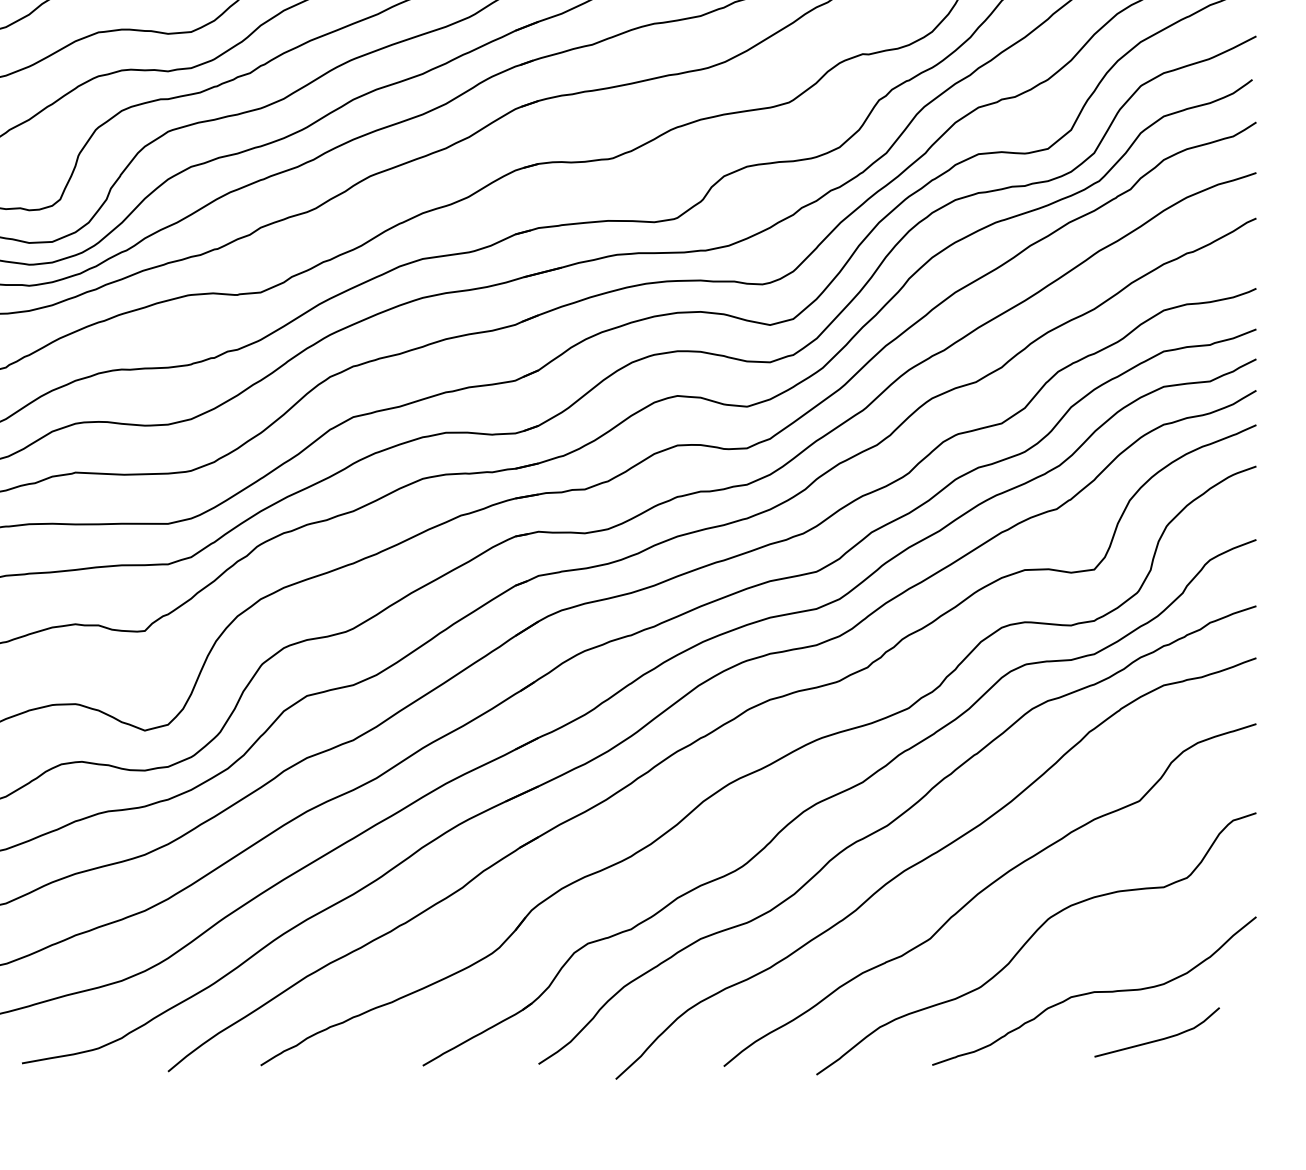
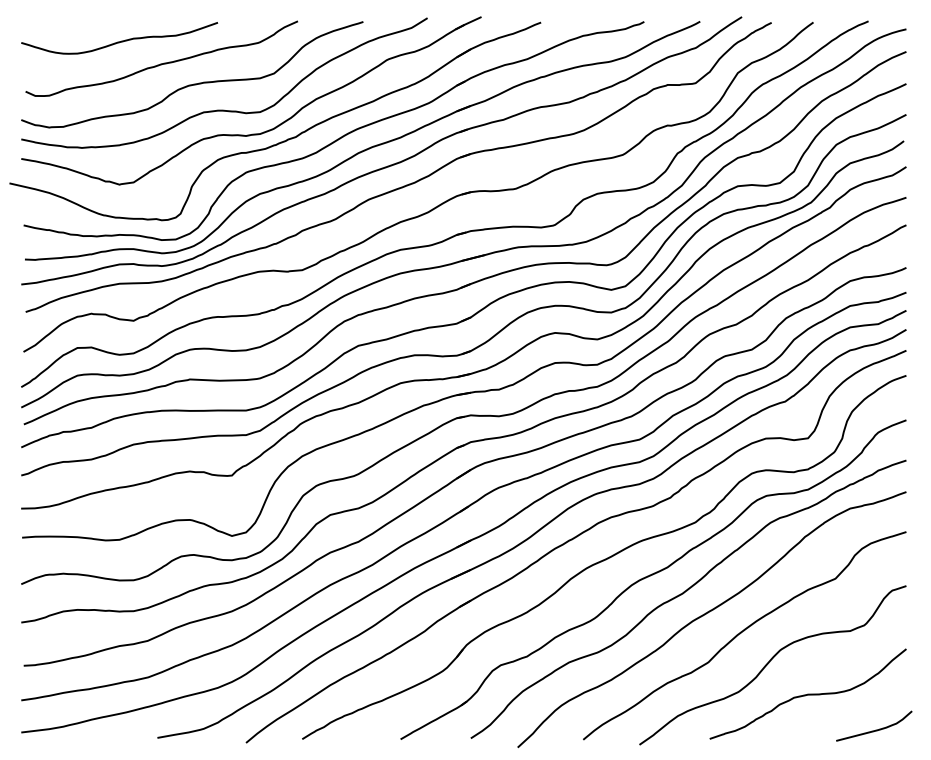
curve: (1159, 1037) -> (875, 729), moved

